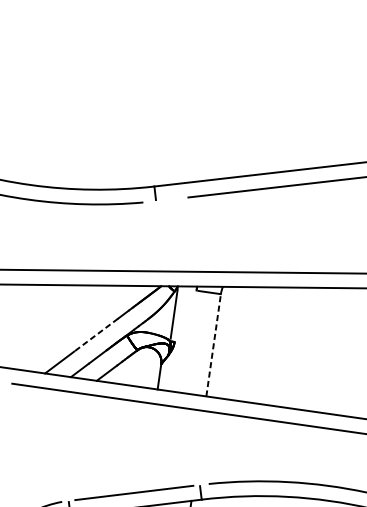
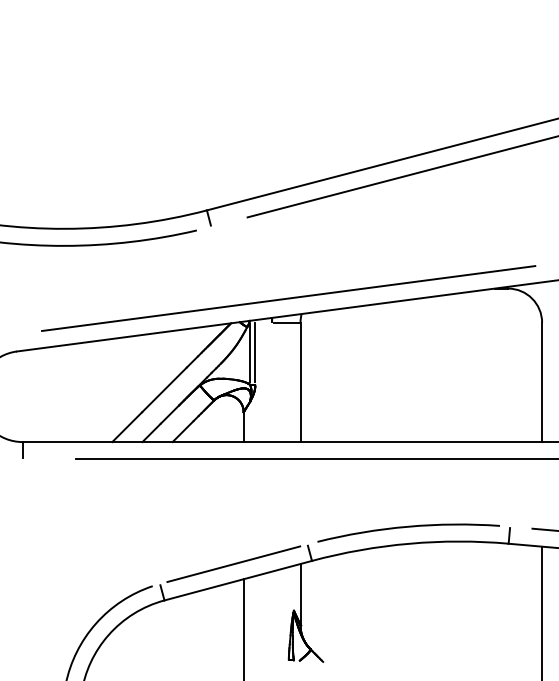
line: (178, 314) -> (255, 352), added
line: (96, 334) -> (164, 389), dashed -> solid
line: (213, 345) -> (300, 382), dashed -> solid

